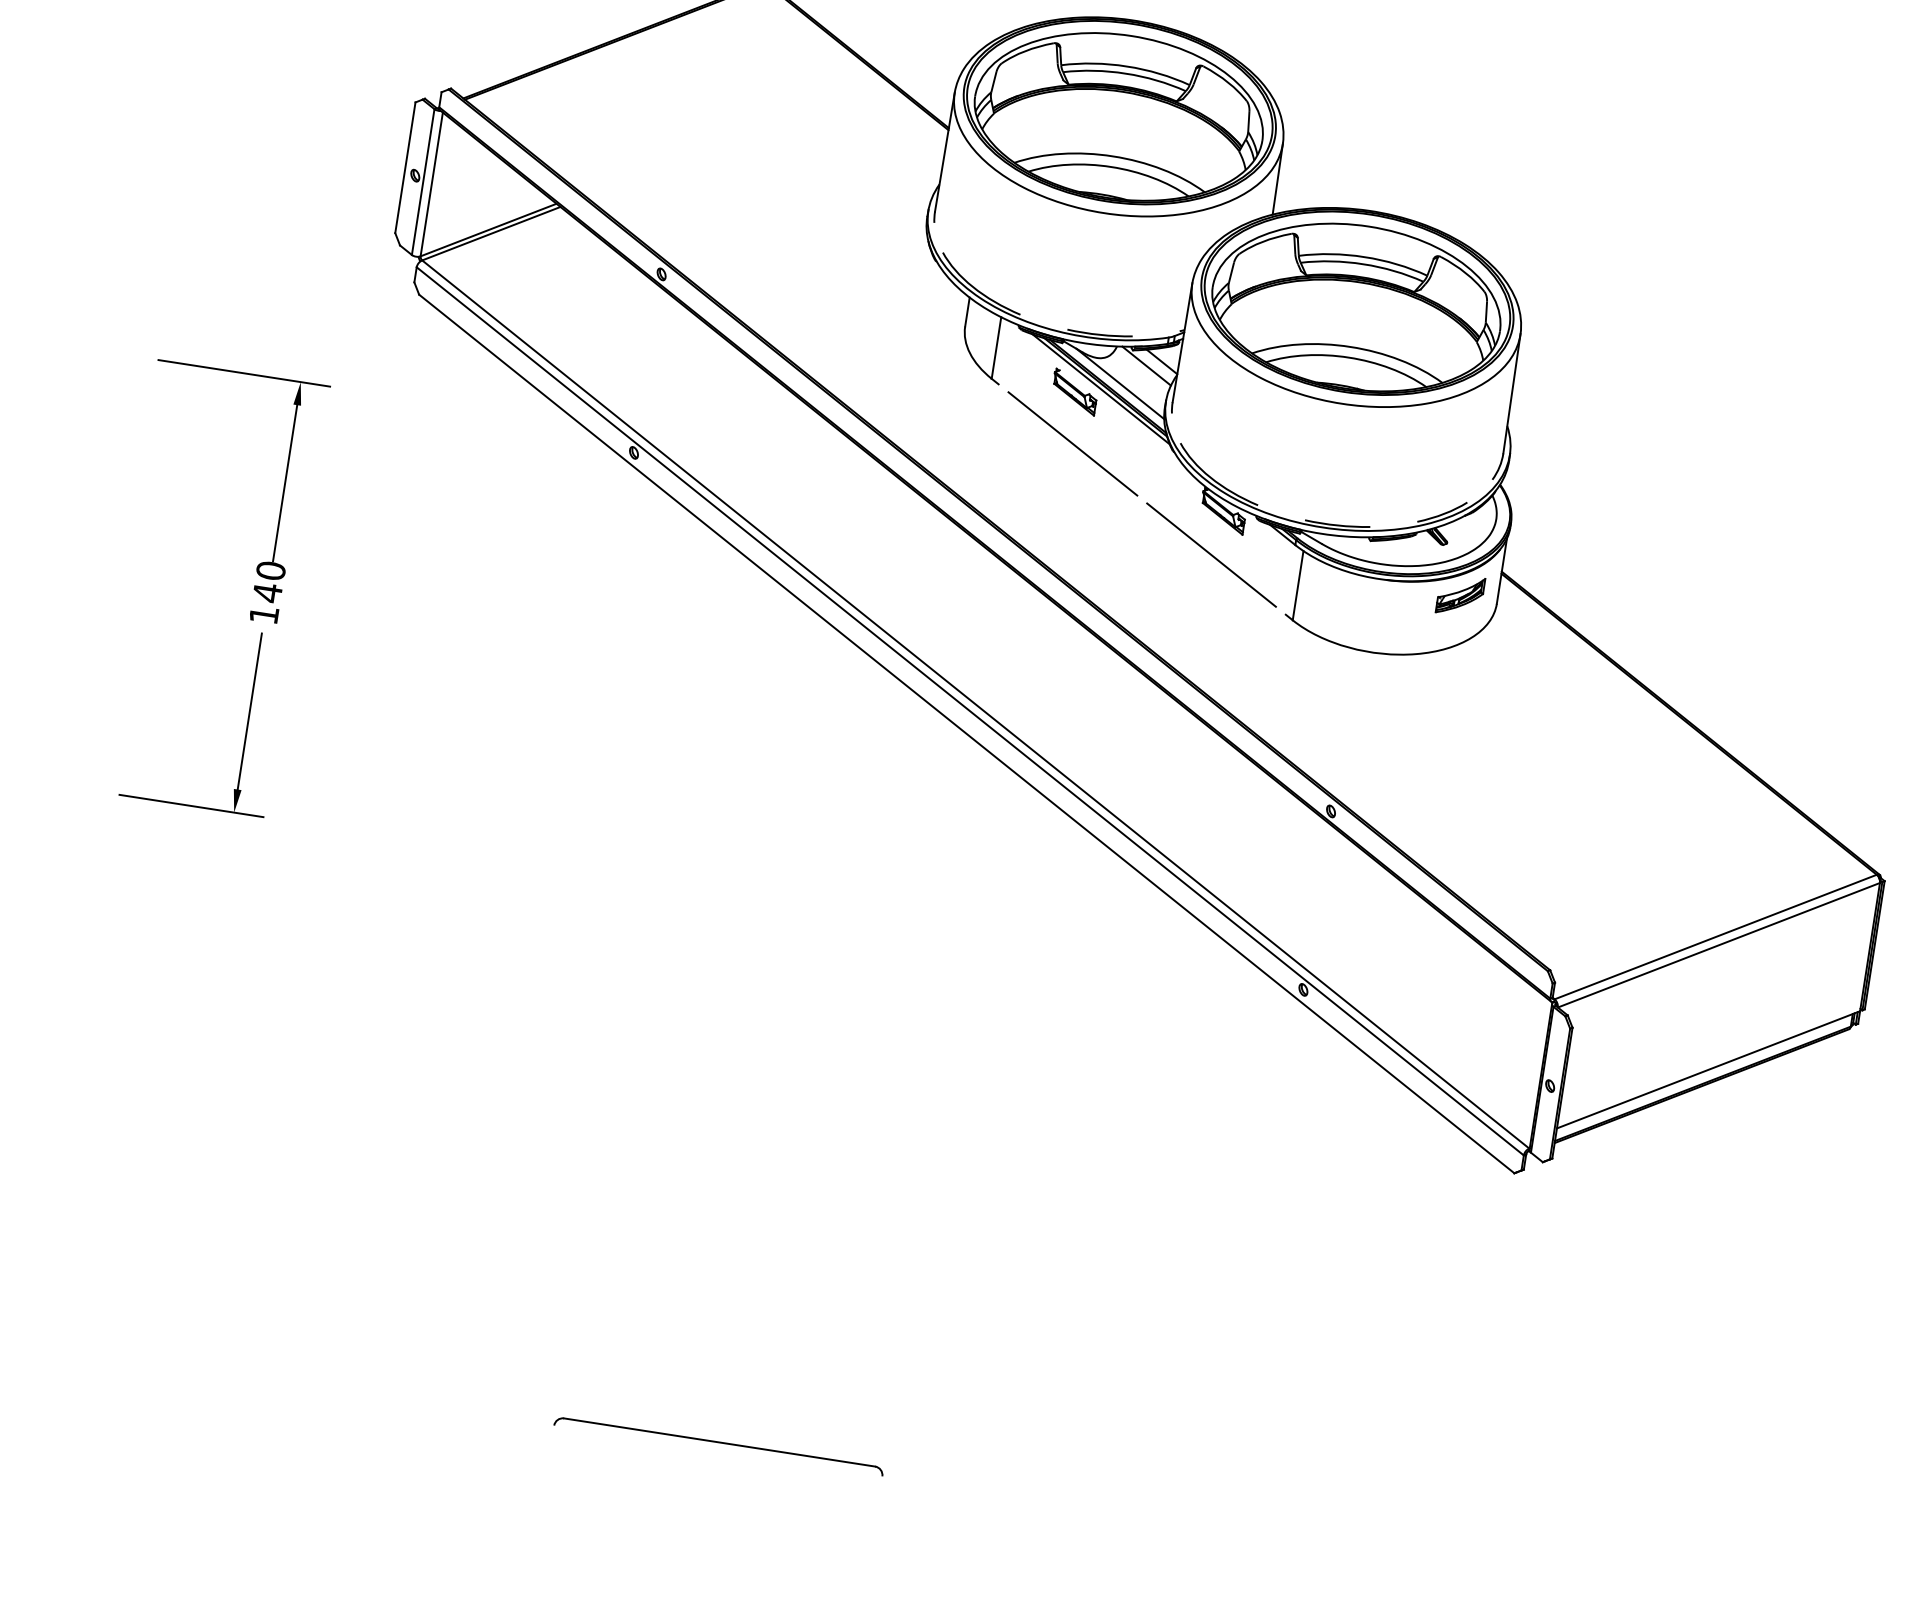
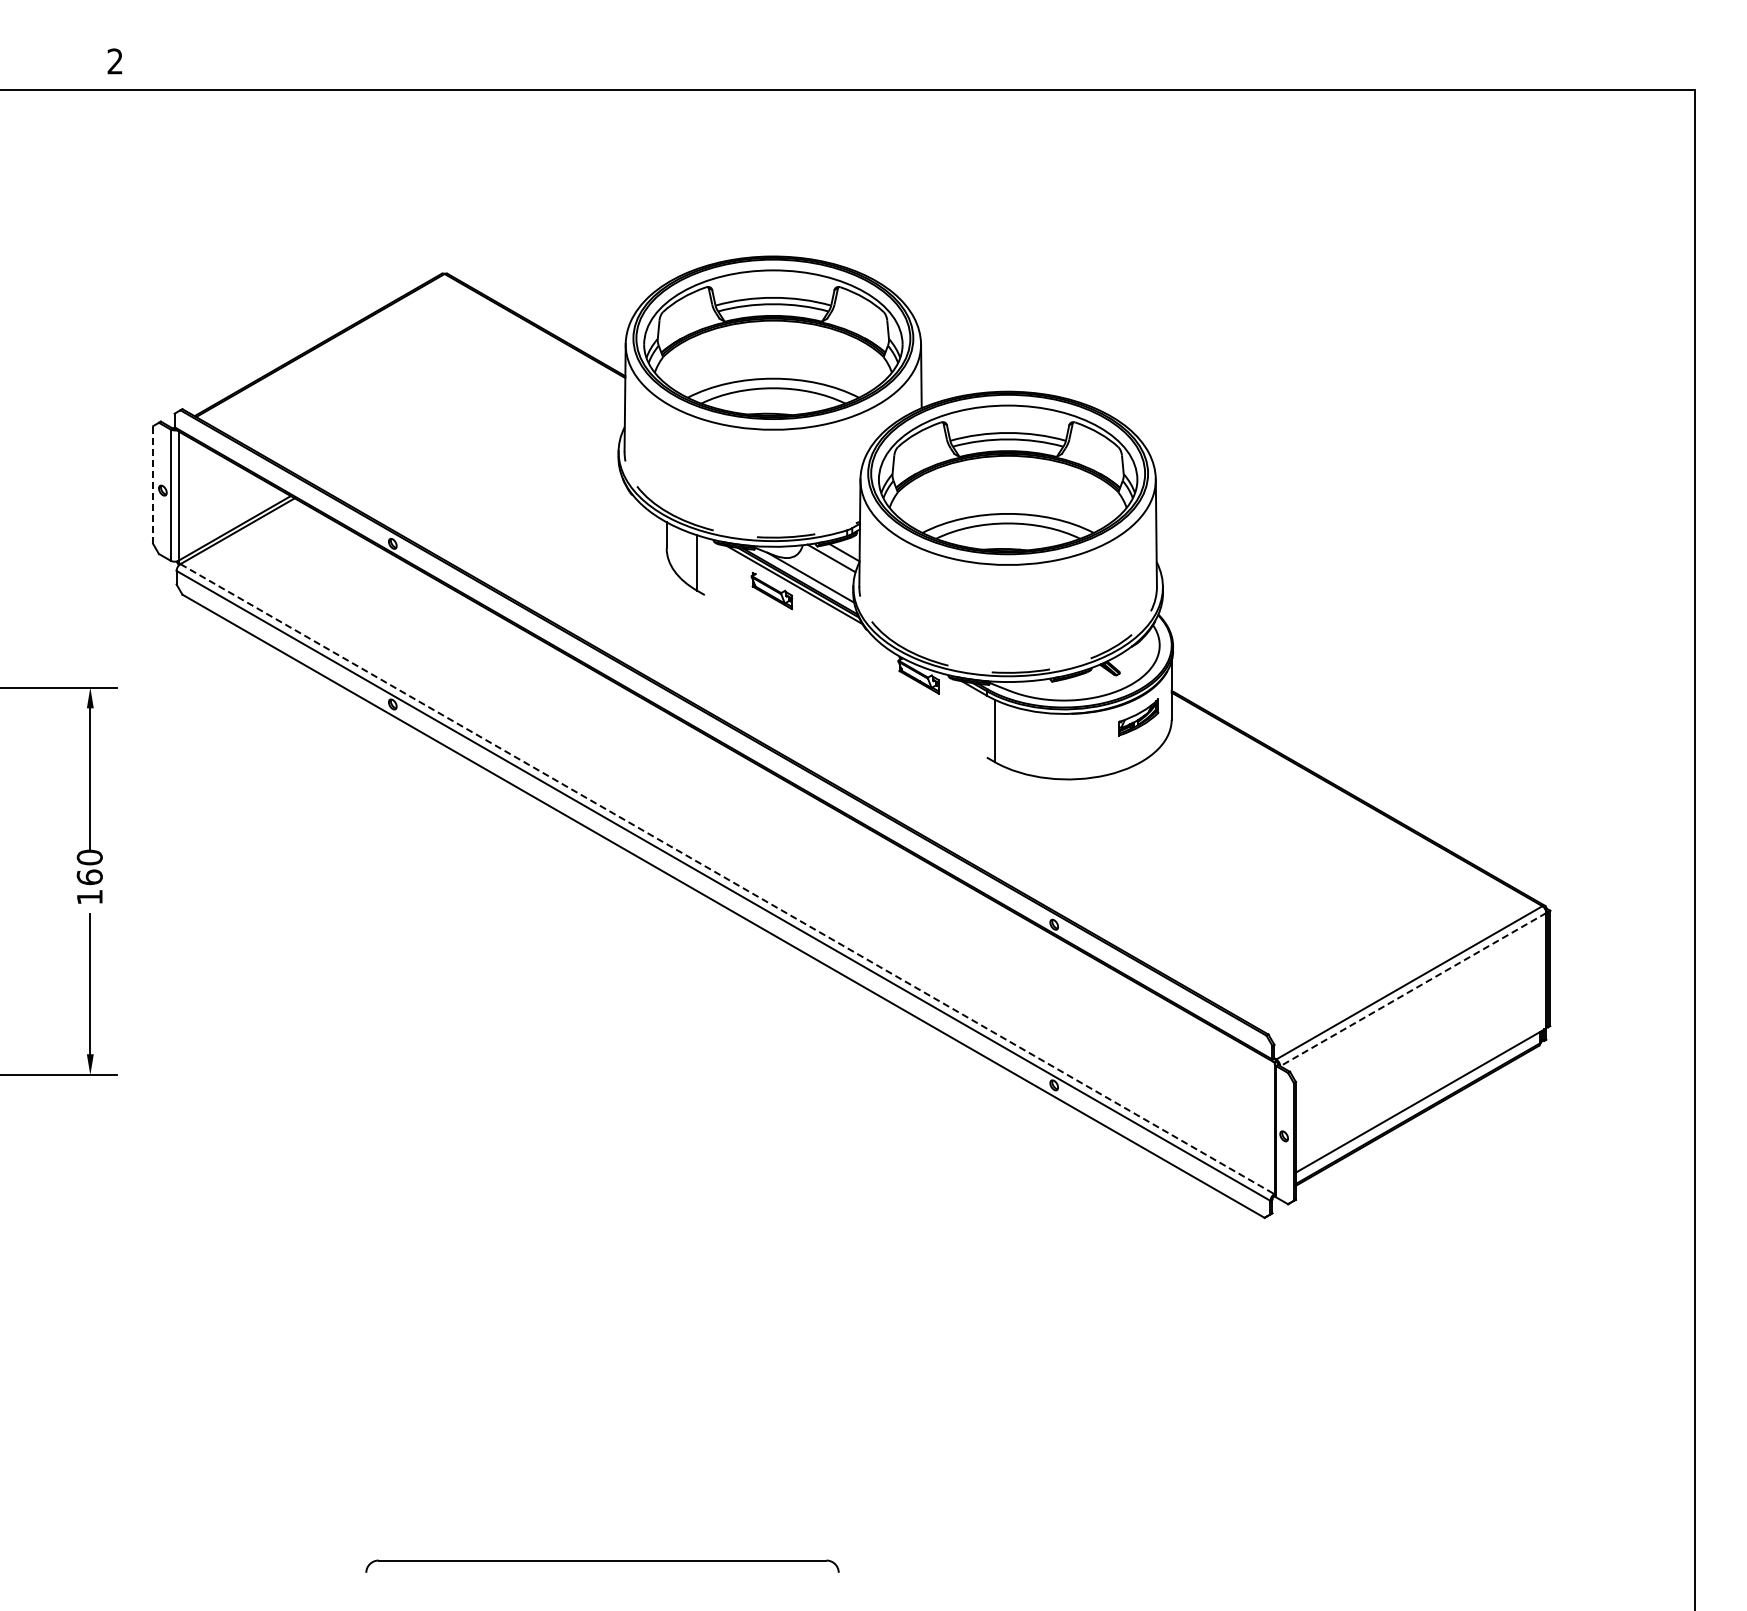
line: (405, 168) -> (153, 485), solid -> dashed
line: (1072, 443) -> (776, 636), removed
line: (1210, 554) -> (913, 715), removed
text: (267, 592) -> (89, 877), 140 -> 160
line: (975, 704) -> (727, 879), solid -> dashed
line: (1719, 945) -> (1413, 989), solid -> dashed
part: (718, 1445) -> (602, 1565), size x1.6

